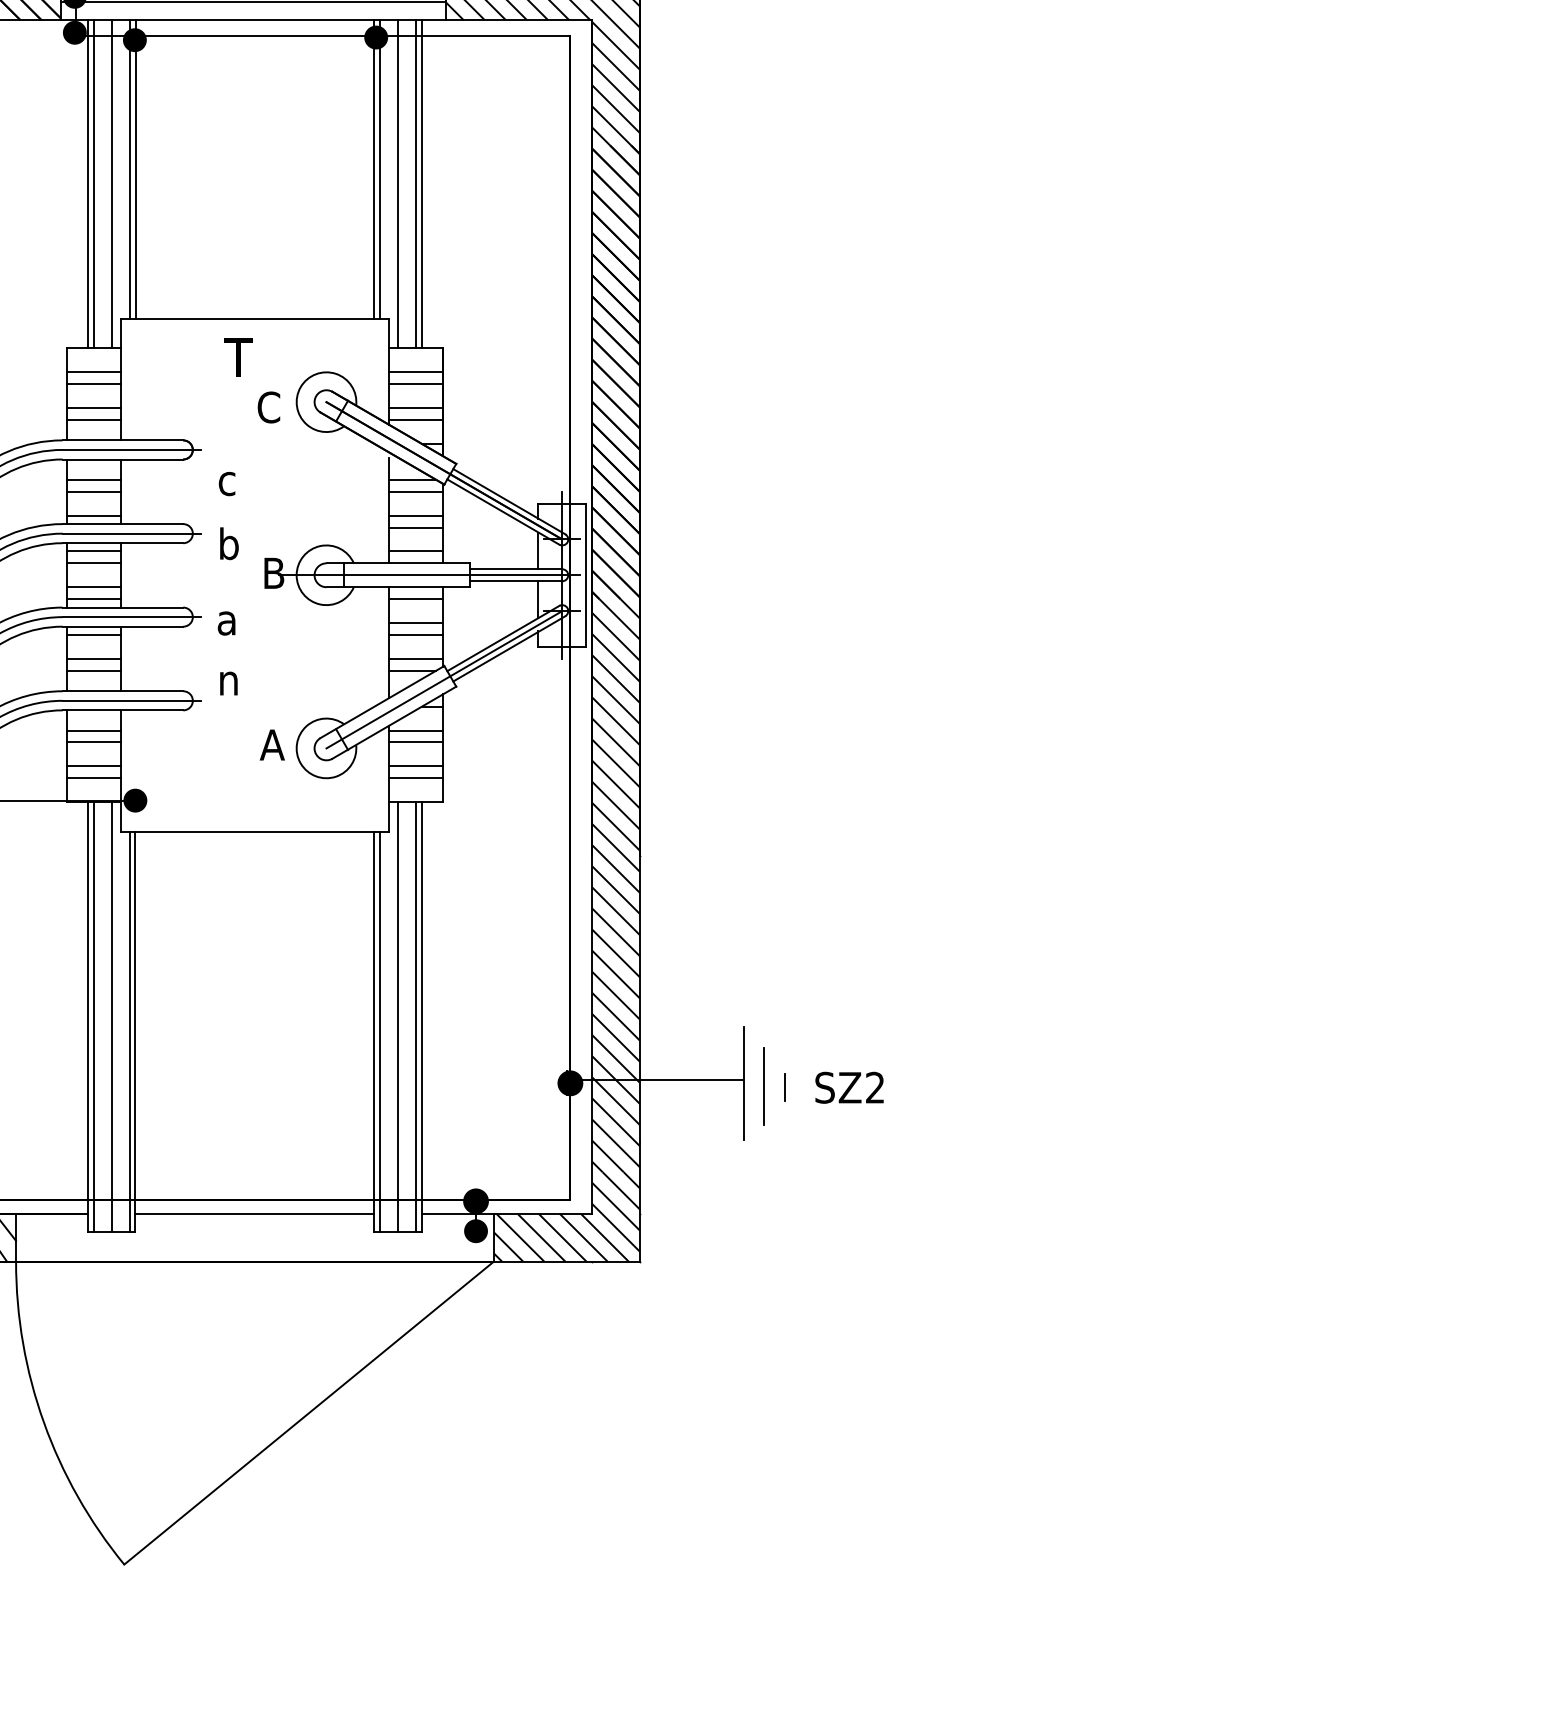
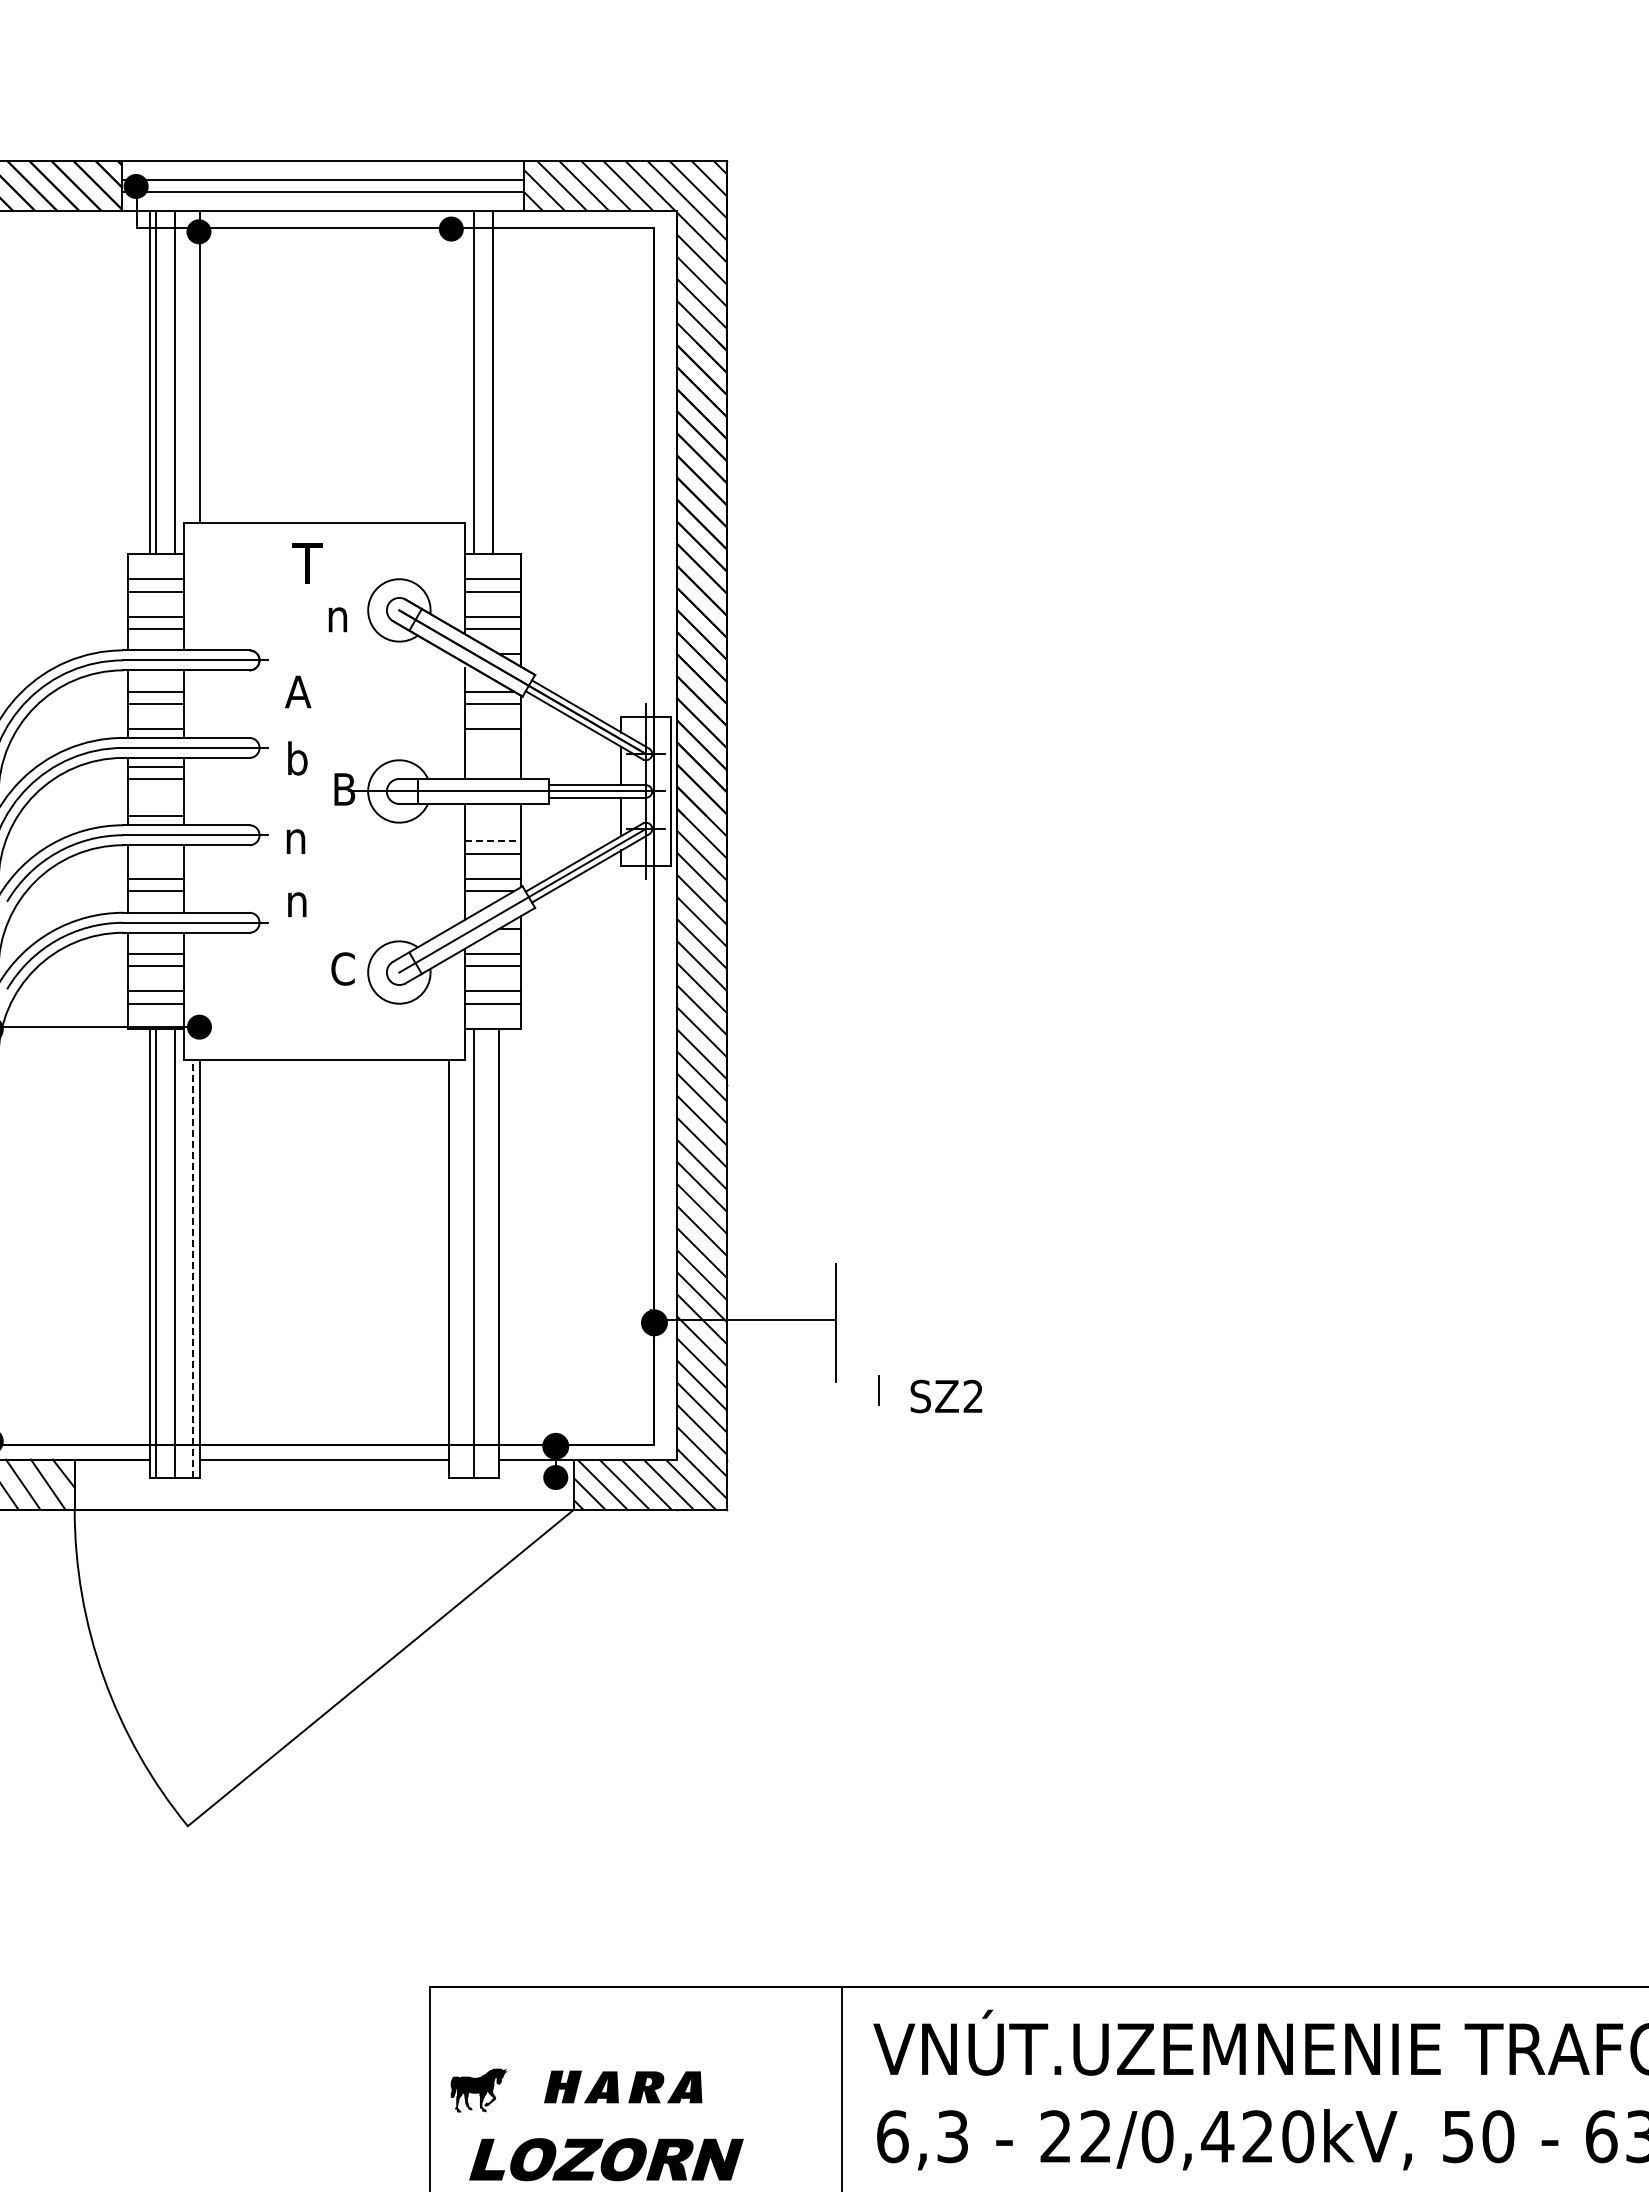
fill: (74, 32) -> (135, 223), removed
line: (129, 168) -> (193, 366), removed
line: (374, 168) -> (449, 366), removed
line: (380, 168) -> (455, 366), removed
line: (422, 184) -> (499, 382), removed
text: (268, 407) -> (338, 615), C -> n
text: (230, 479) -> (298, 691), c -> A
line: (415, 527) -> (492, 741), removed
line: (415, 551) -> (492, 766), removed
line: (93, 586) -> (155, 803), removed
line: (415, 599) -> (492, 816), removed
text: (227, 623) -> (295, 841), a -> n
line: (416, 623) -> (493, 841), solid -> dashed
line: (93, 634) -> (155, 853), removed
text: (272, 744) -> (342, 968), A -> C
line: (416, 1017) -> (493, 1253), removed
line: (129, 1031) -> (193, 1268), solid -> dashed
line: (380, 1031) -> (455, 1268), removed
line: (763, 1085) -> (856, 1325), removed
line: (784, 1087) -> (878, 1390), moved
text: (849, 1087) -> (946, 1396), moved

